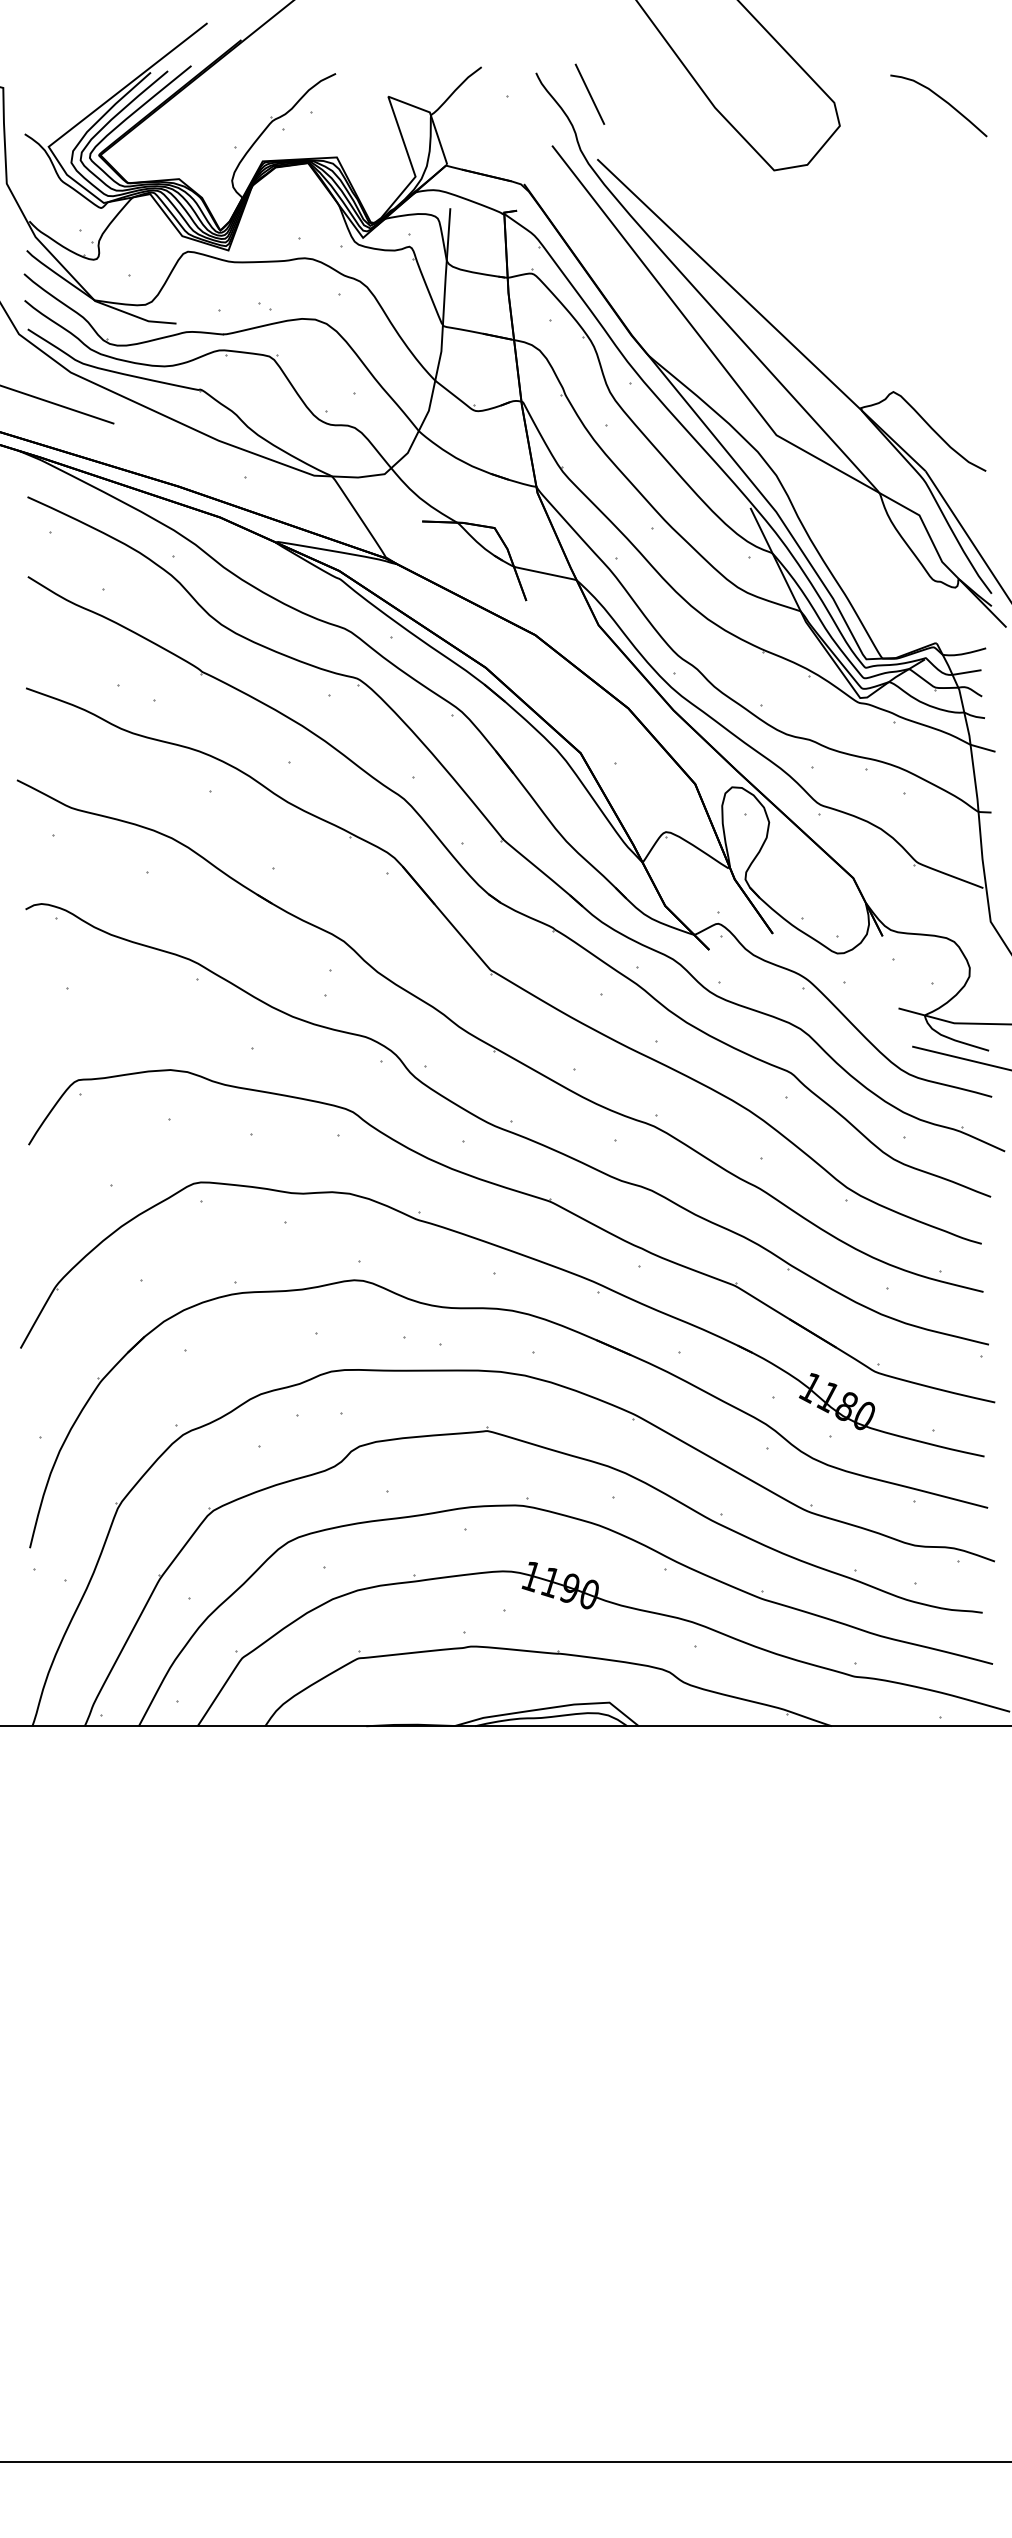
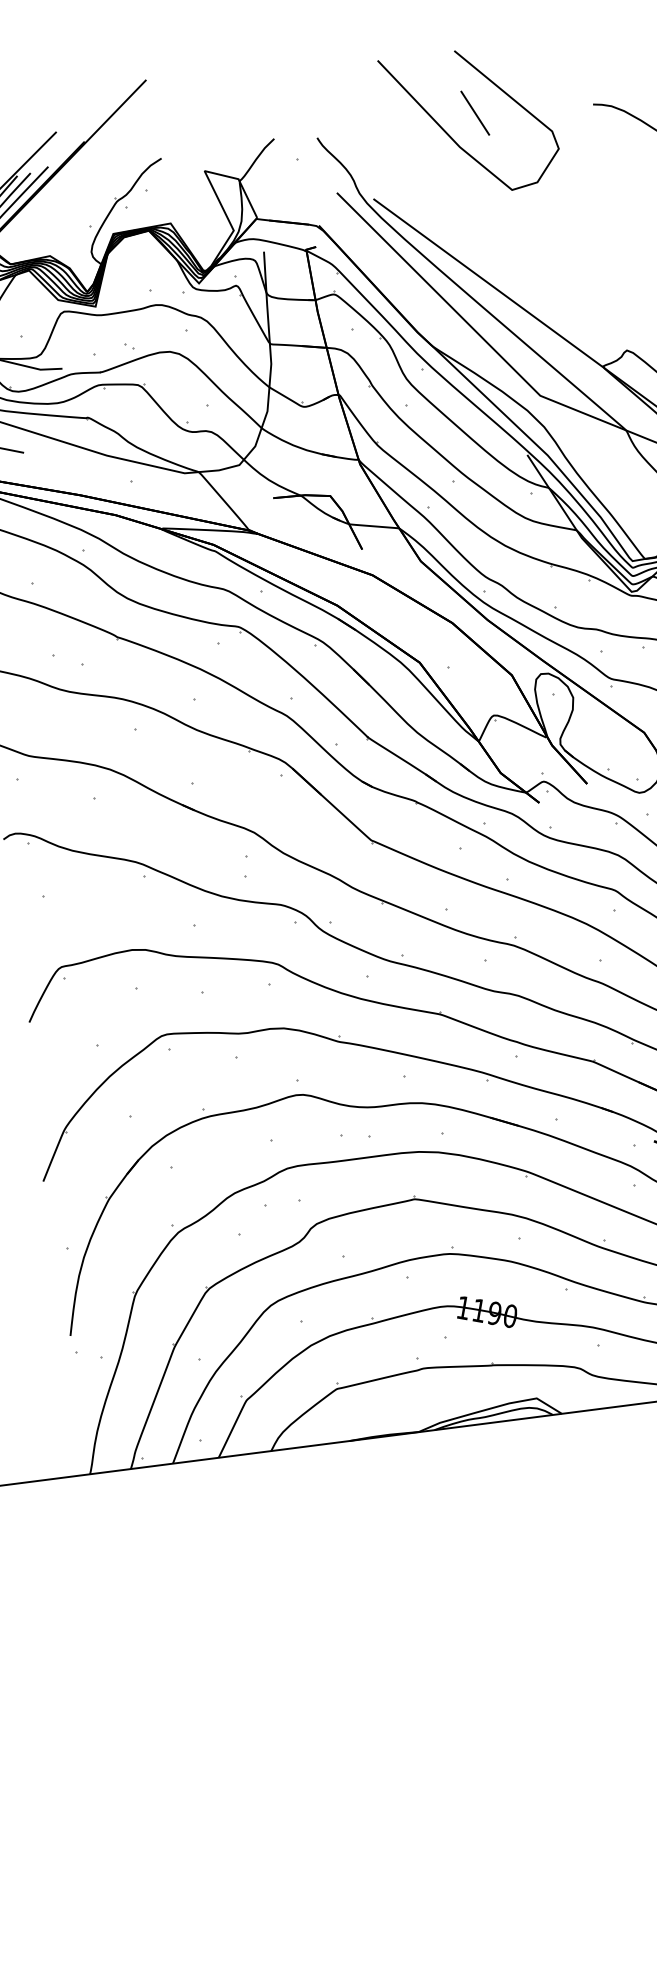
line: (589, 93) -> (474, 112), moved

